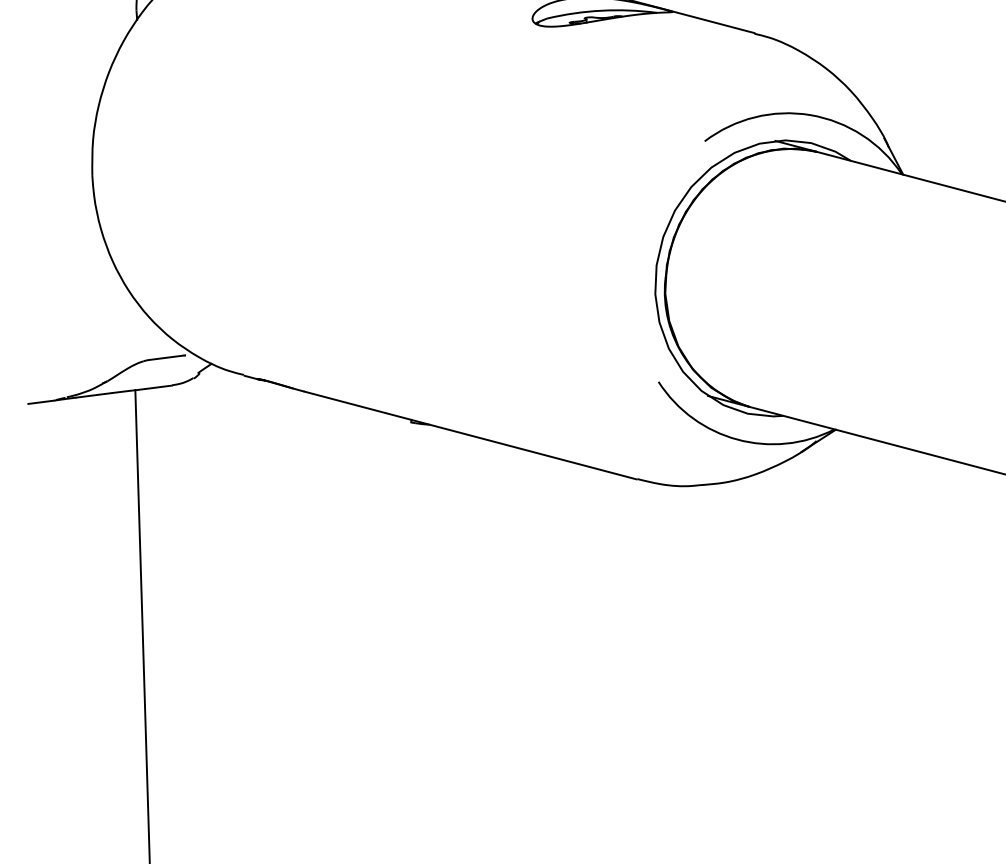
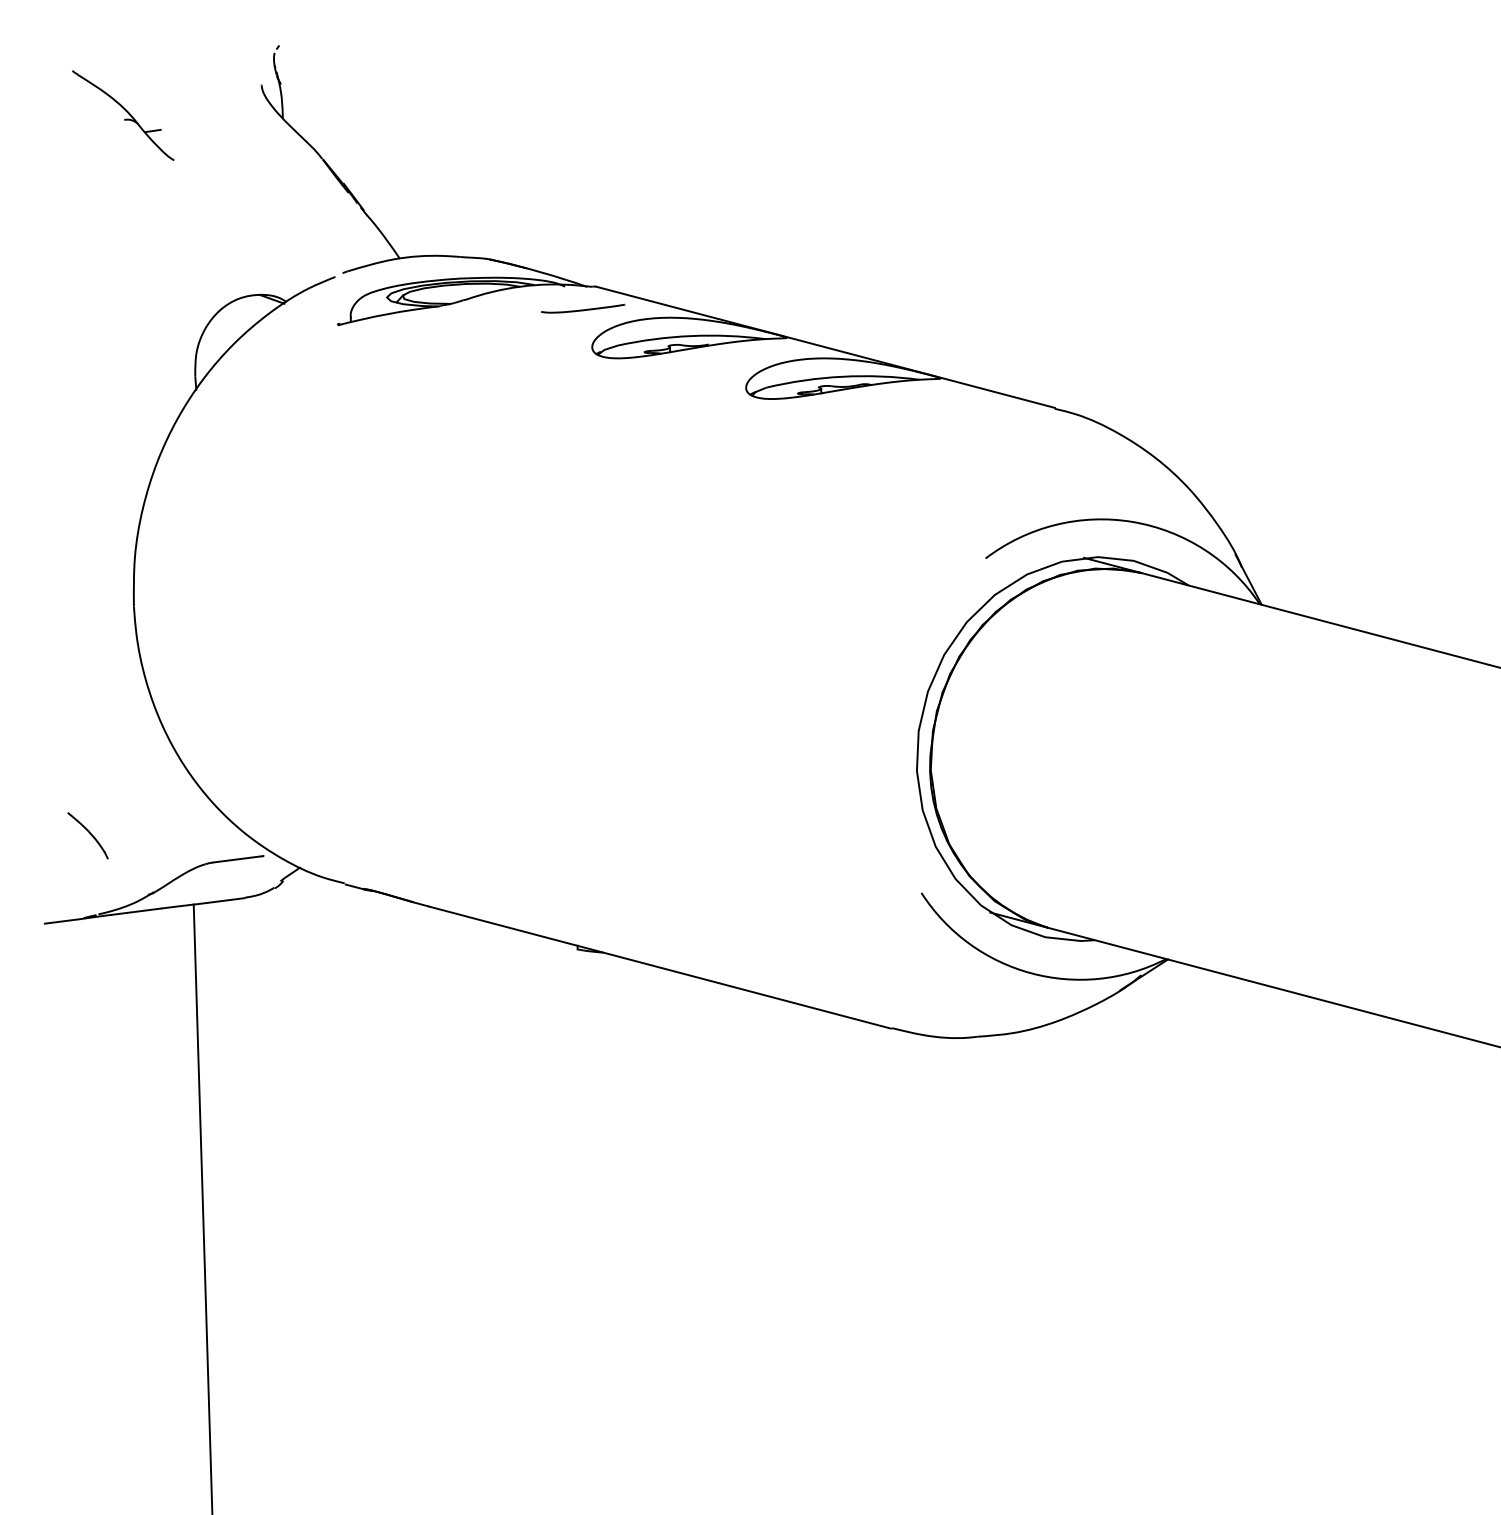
part: (58, 340) -> (87, 835), added

